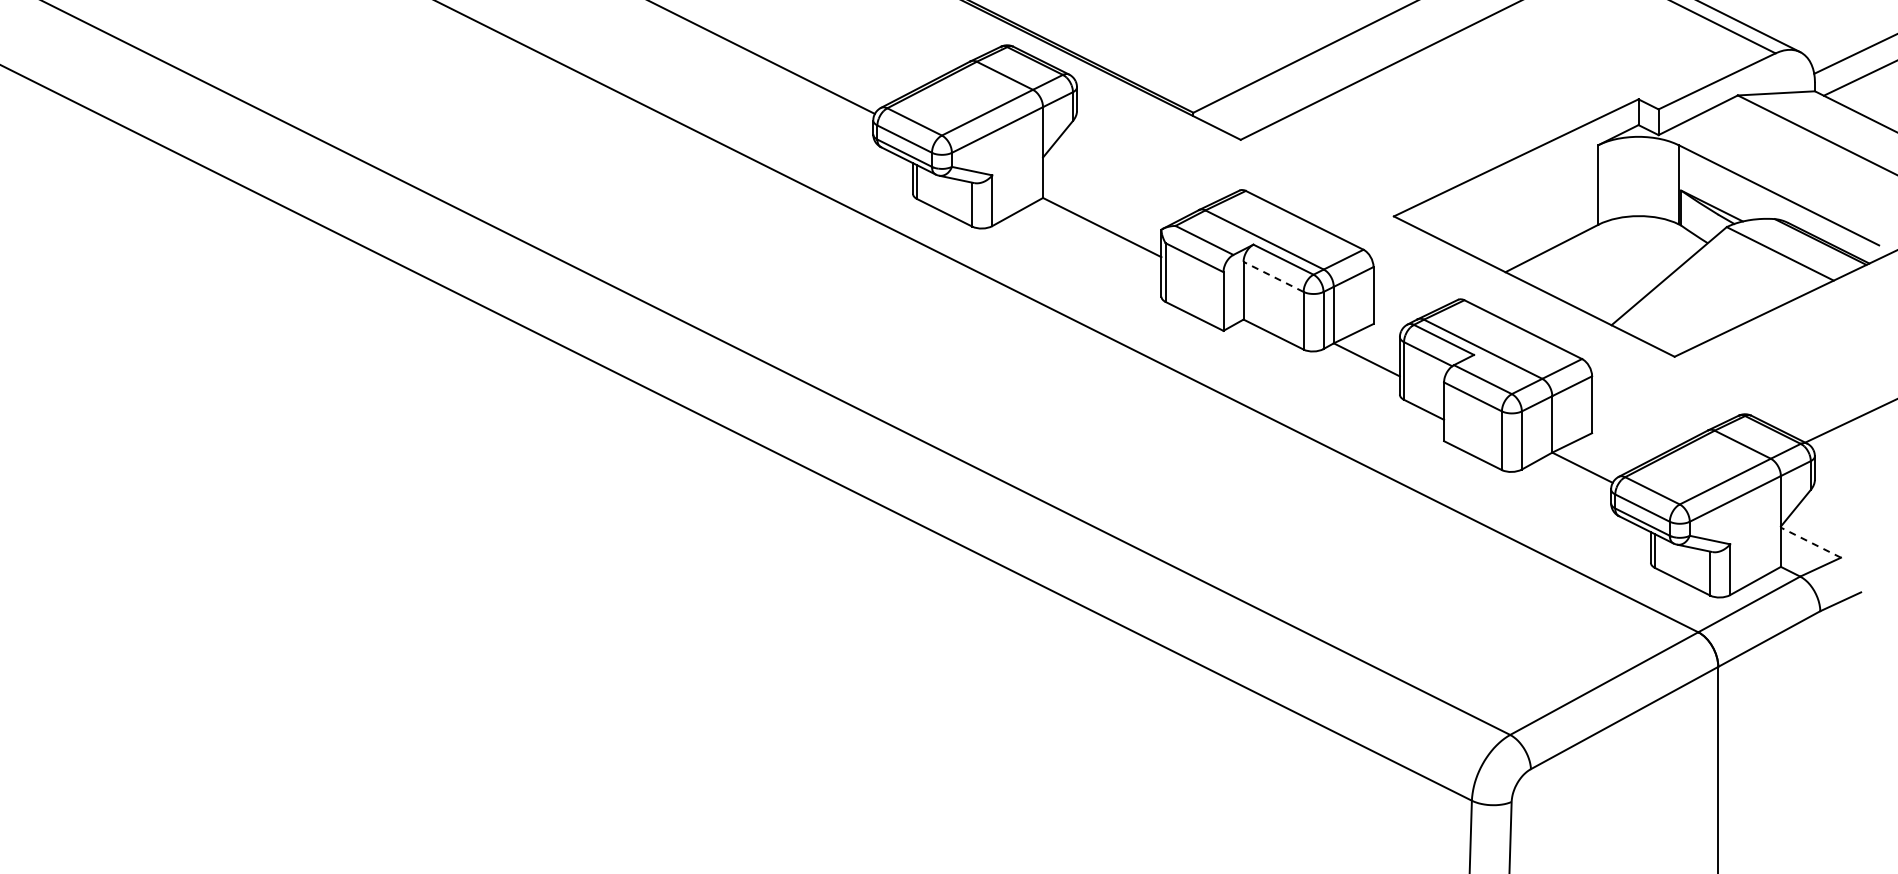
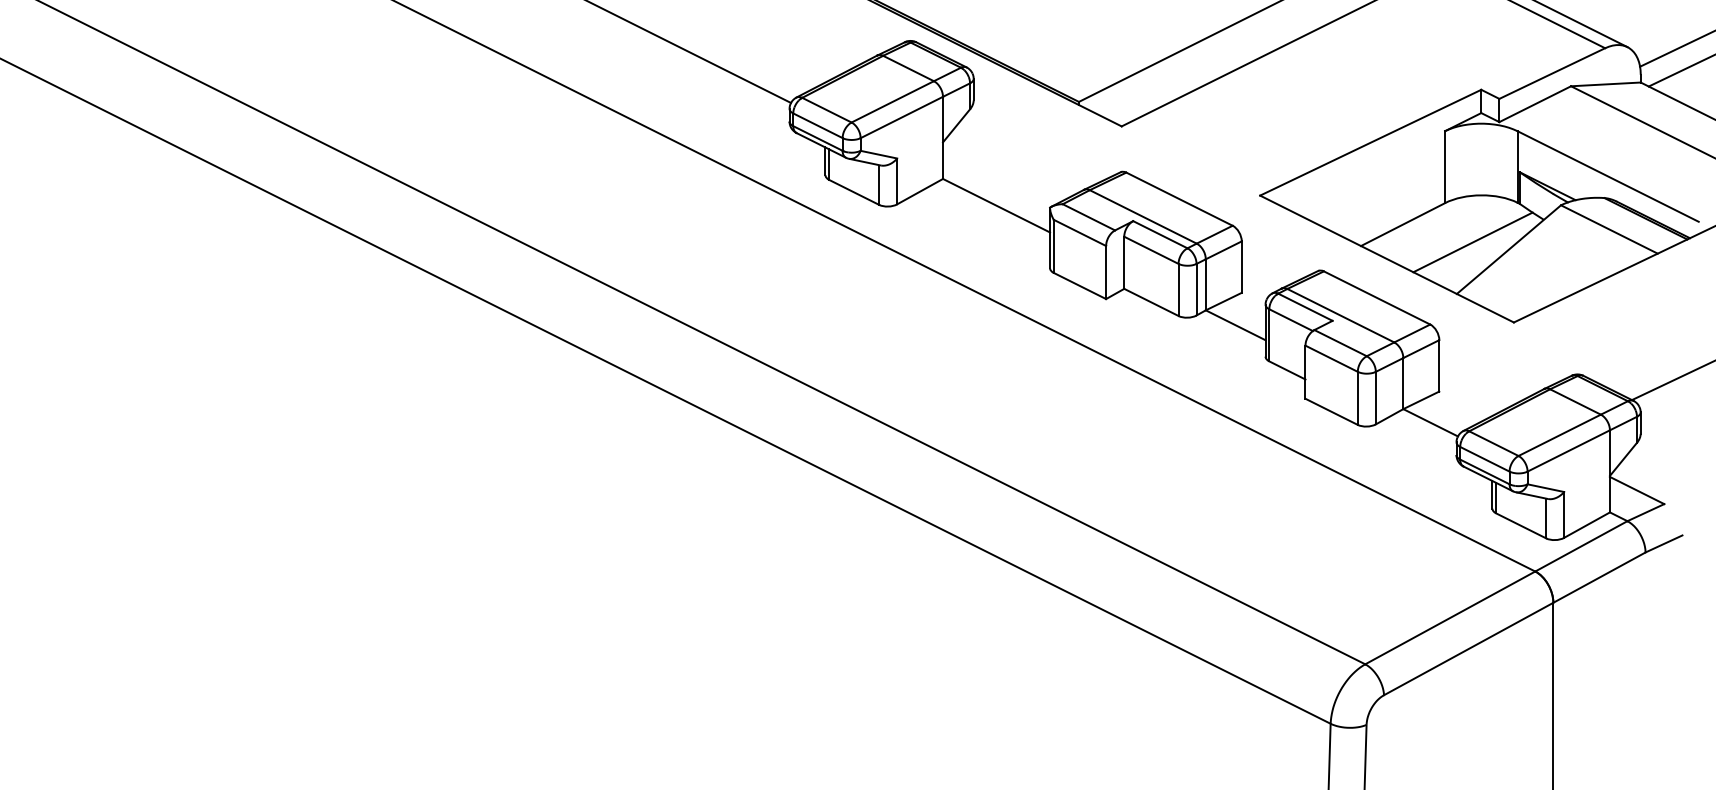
line: (1629, 268) -> (1473, 242), added
line: (1273, 276) -> (1151, 249), dashed -> solid
line: (1810, 542) -> (1636, 490), dashed -> solid

